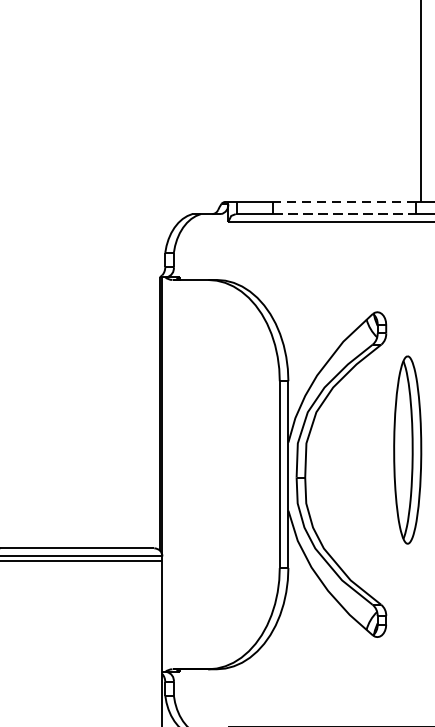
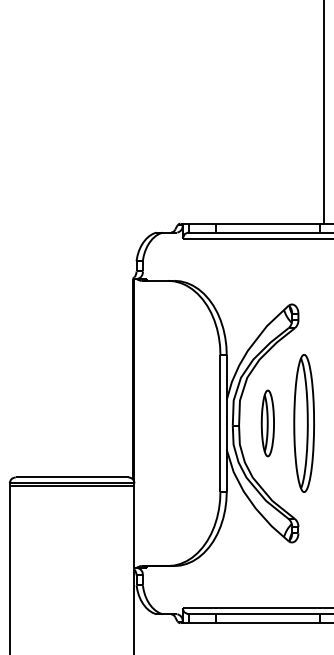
line: (343, 201) -> (267, 223), dashed -> solid
line: (345, 214) -> (268, 232), dashed -> solid
part: (406, 450) -> (303, 423), moved
part: (343, 474) -> (267, 423), added

